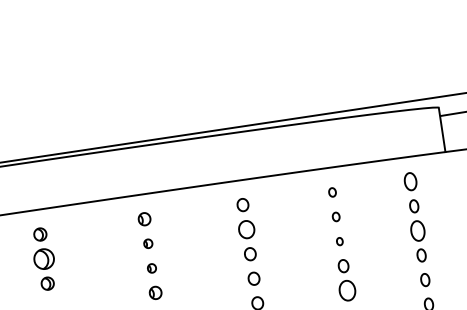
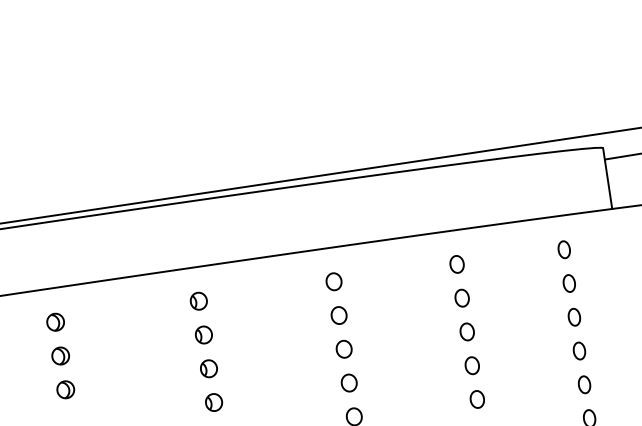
part: (409, 181) -> (563, 249), size x0.71
part: (332, 192) -> (456, 264), size x1.43
part: (335, 216) -> (461, 297), size x1.43
part: (246, 229) -> (338, 315), size x0.71
part: (417, 230) -> (574, 316), size x0.62
part: (339, 241) -> (466, 331), size x1.67
part: (147, 243) -> (203, 334), size x1.43
part: (43, 258) -> (60, 355), size x0.62
part: (151, 268) -> (208, 368), size x1.43
part: (346, 290) -> (476, 399), size x0.62

